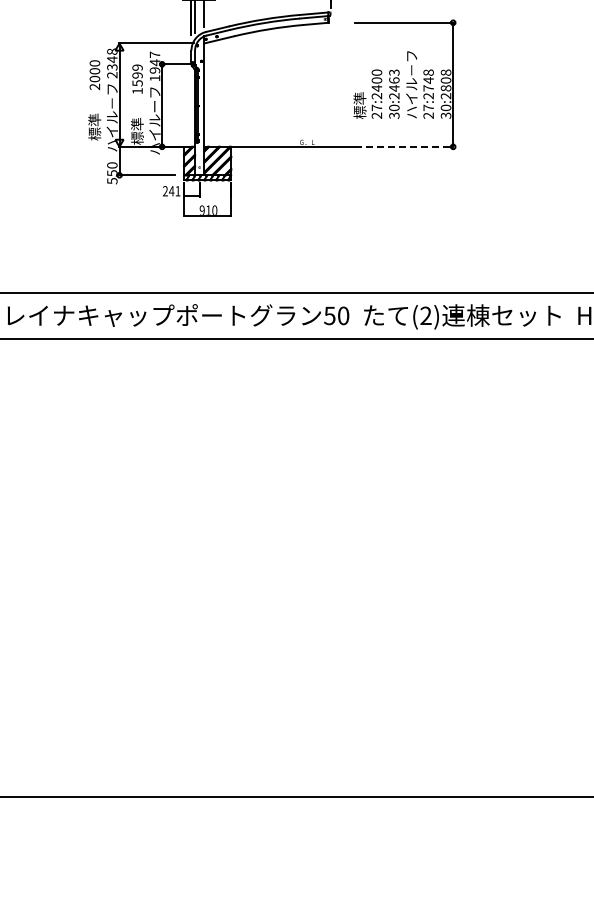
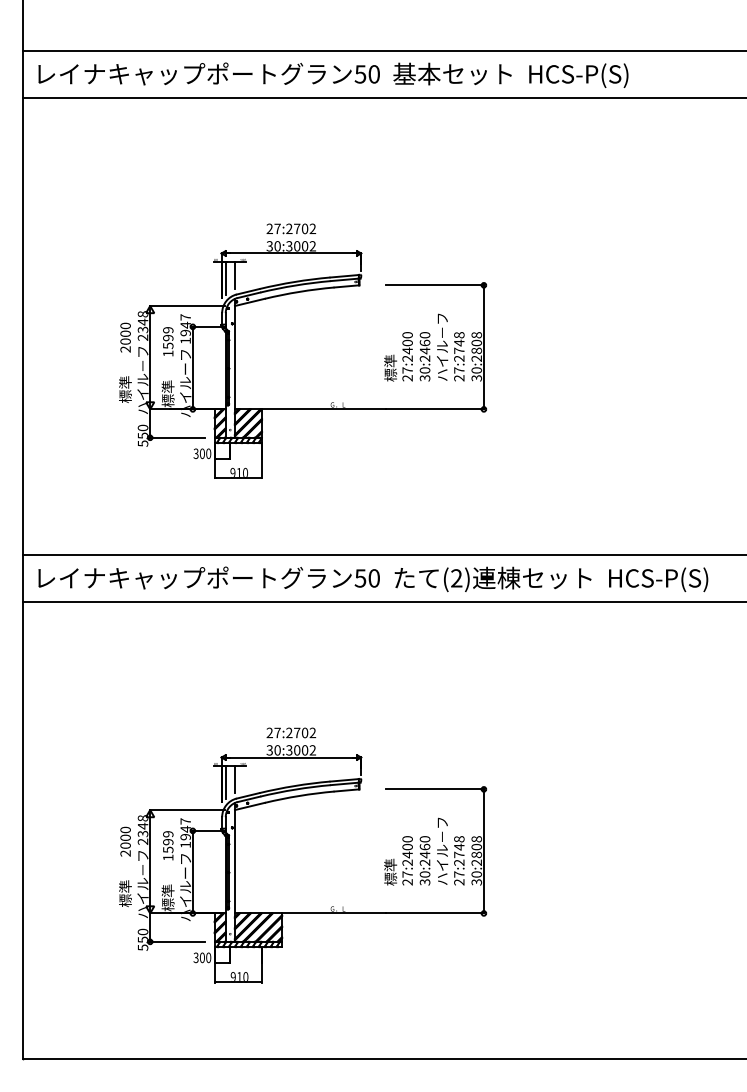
text: (394, 72) -> (425, 335), 30:2463 -> 30:2460
line: (404, 146) -> (435, 409), dashed -> solid
text: (171, 190) -> (202, 453), 241 -> 300
part: (272, 649) -> (303, 912), added

